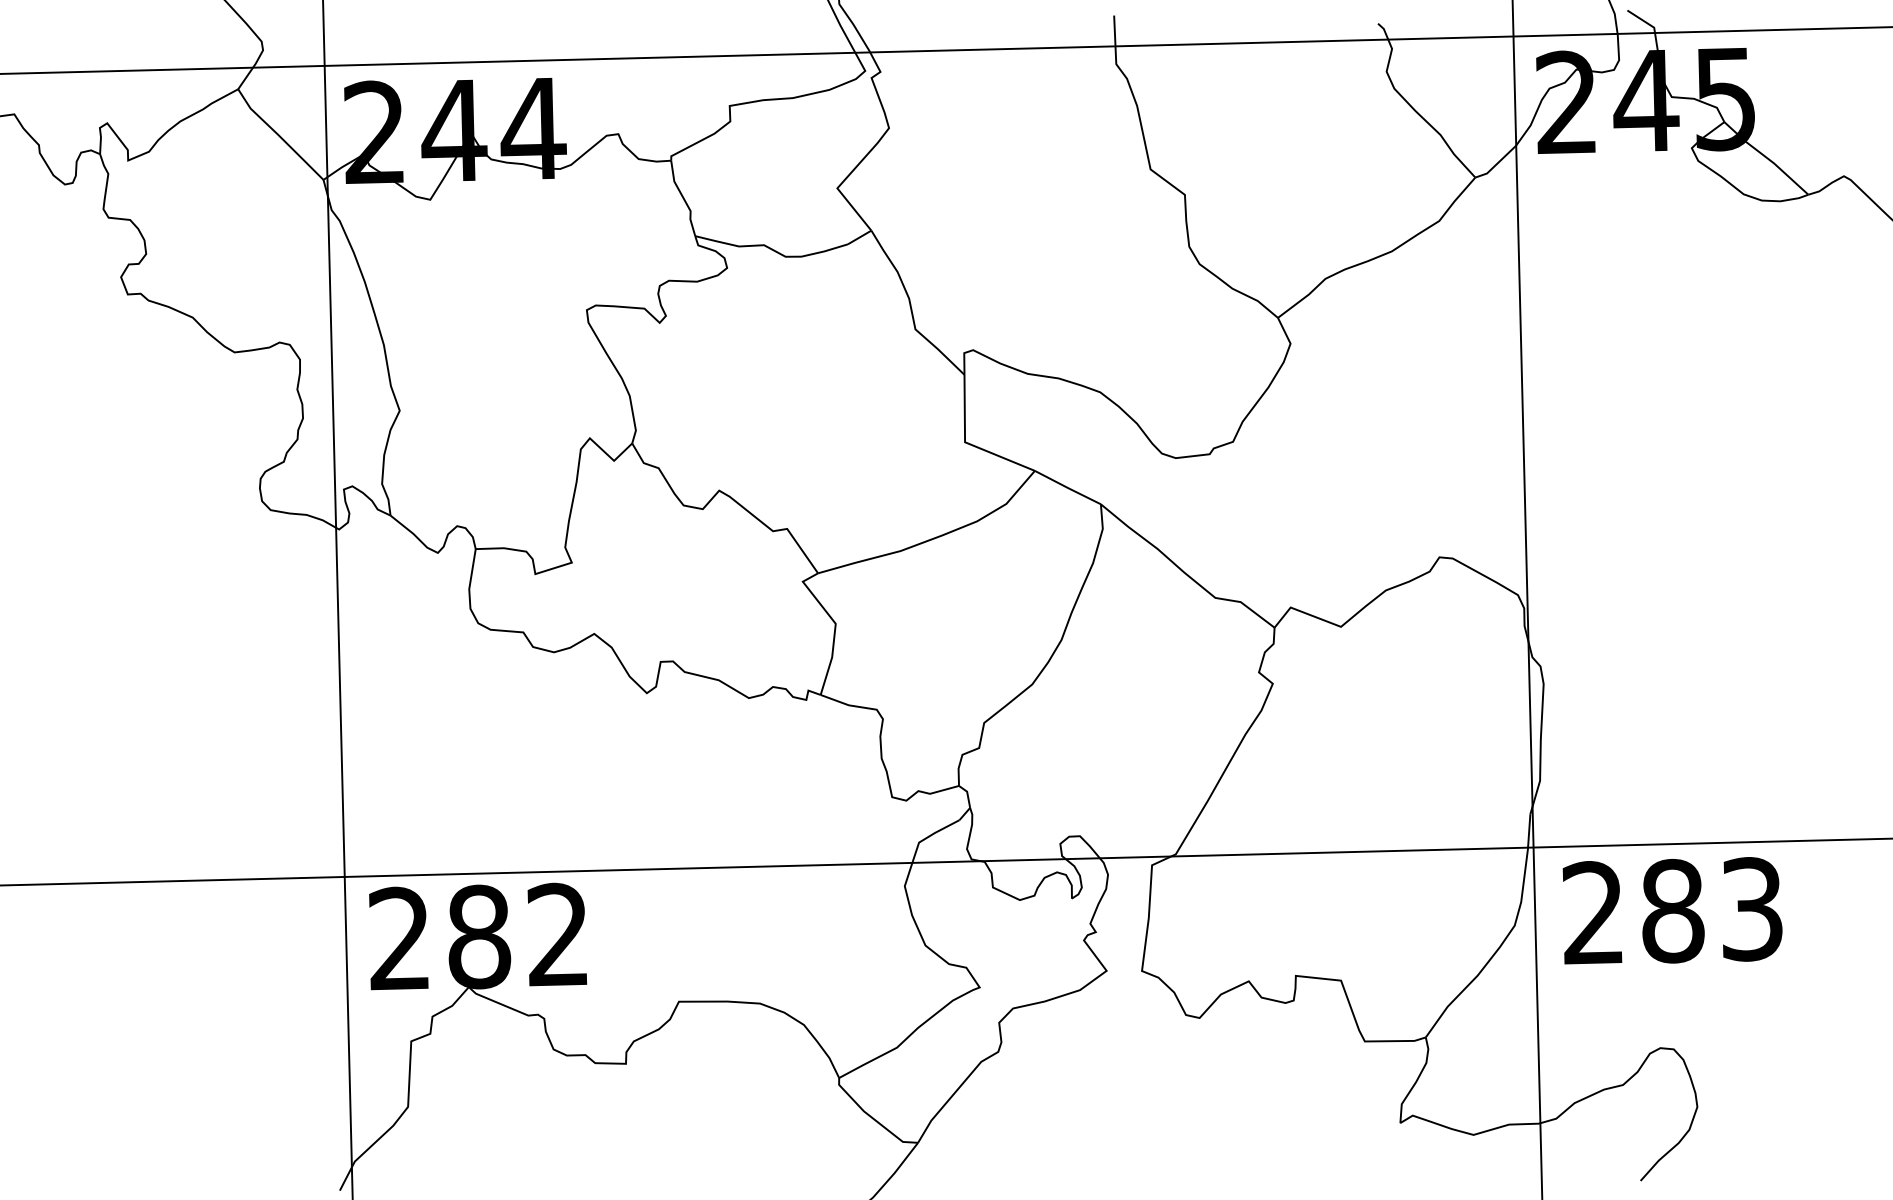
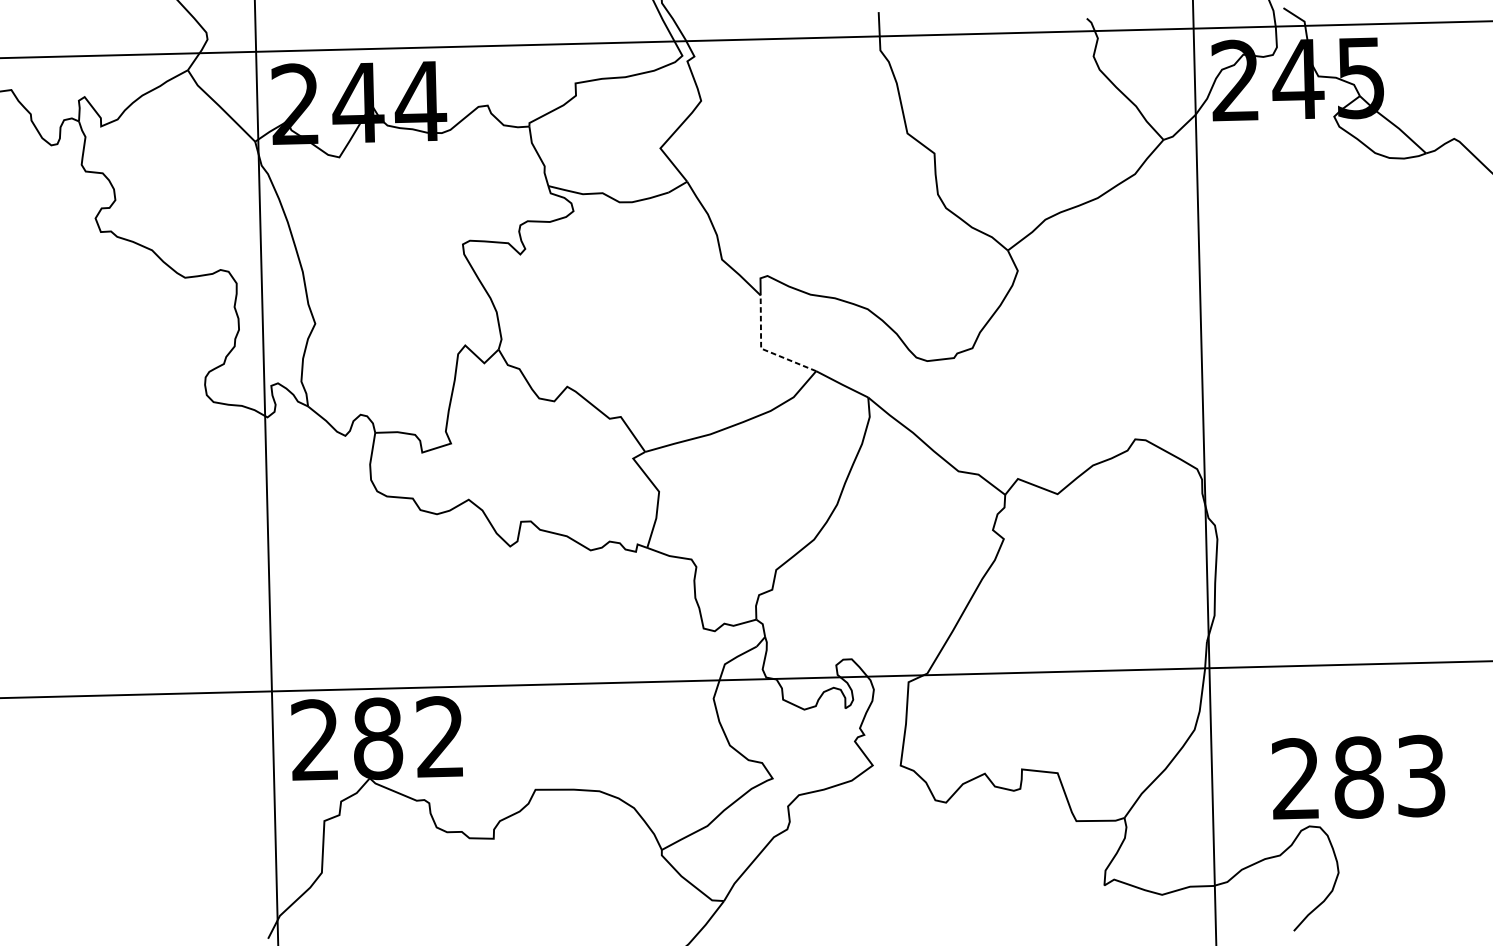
line: (967, 443) -> (763, 349), solid -> dashed
text: (1672, 910) -> (1358, 777), moved

